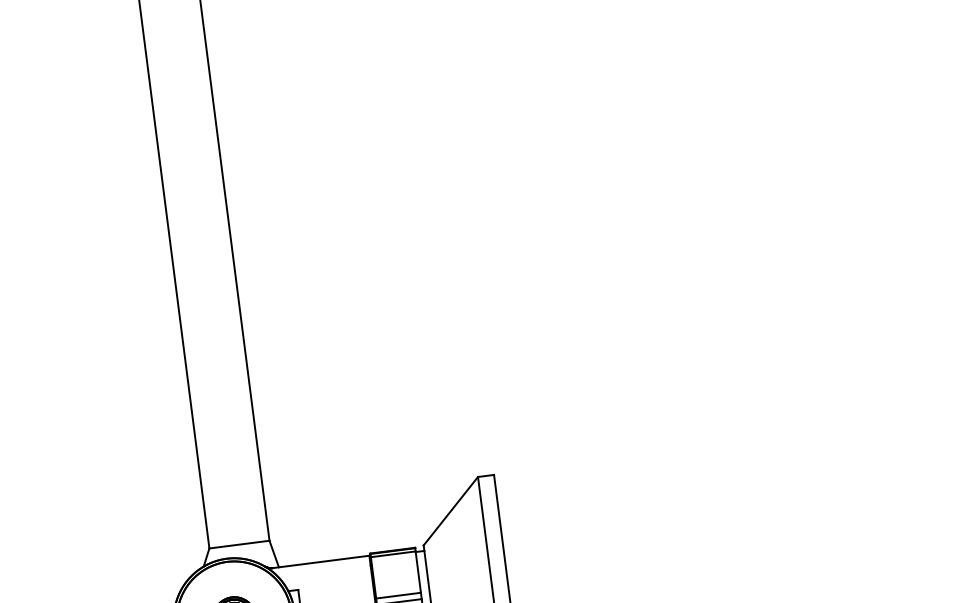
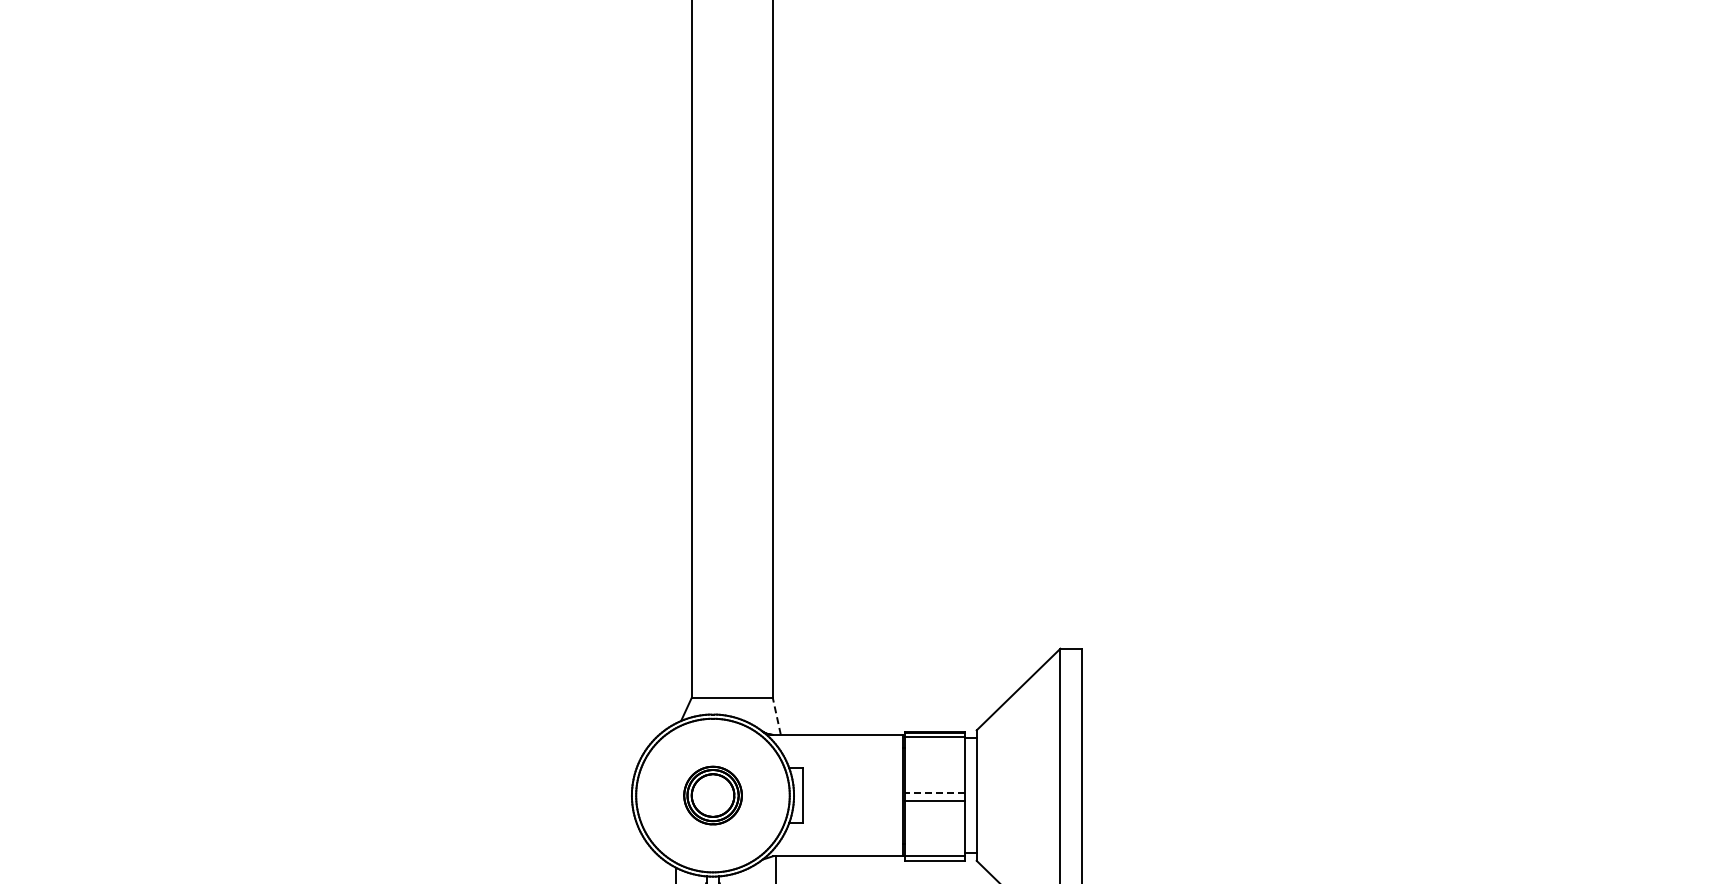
line: (274, 554) -> (776, 716), solid -> dashed
line: (398, 595) -> (934, 792), solid -> dashed

